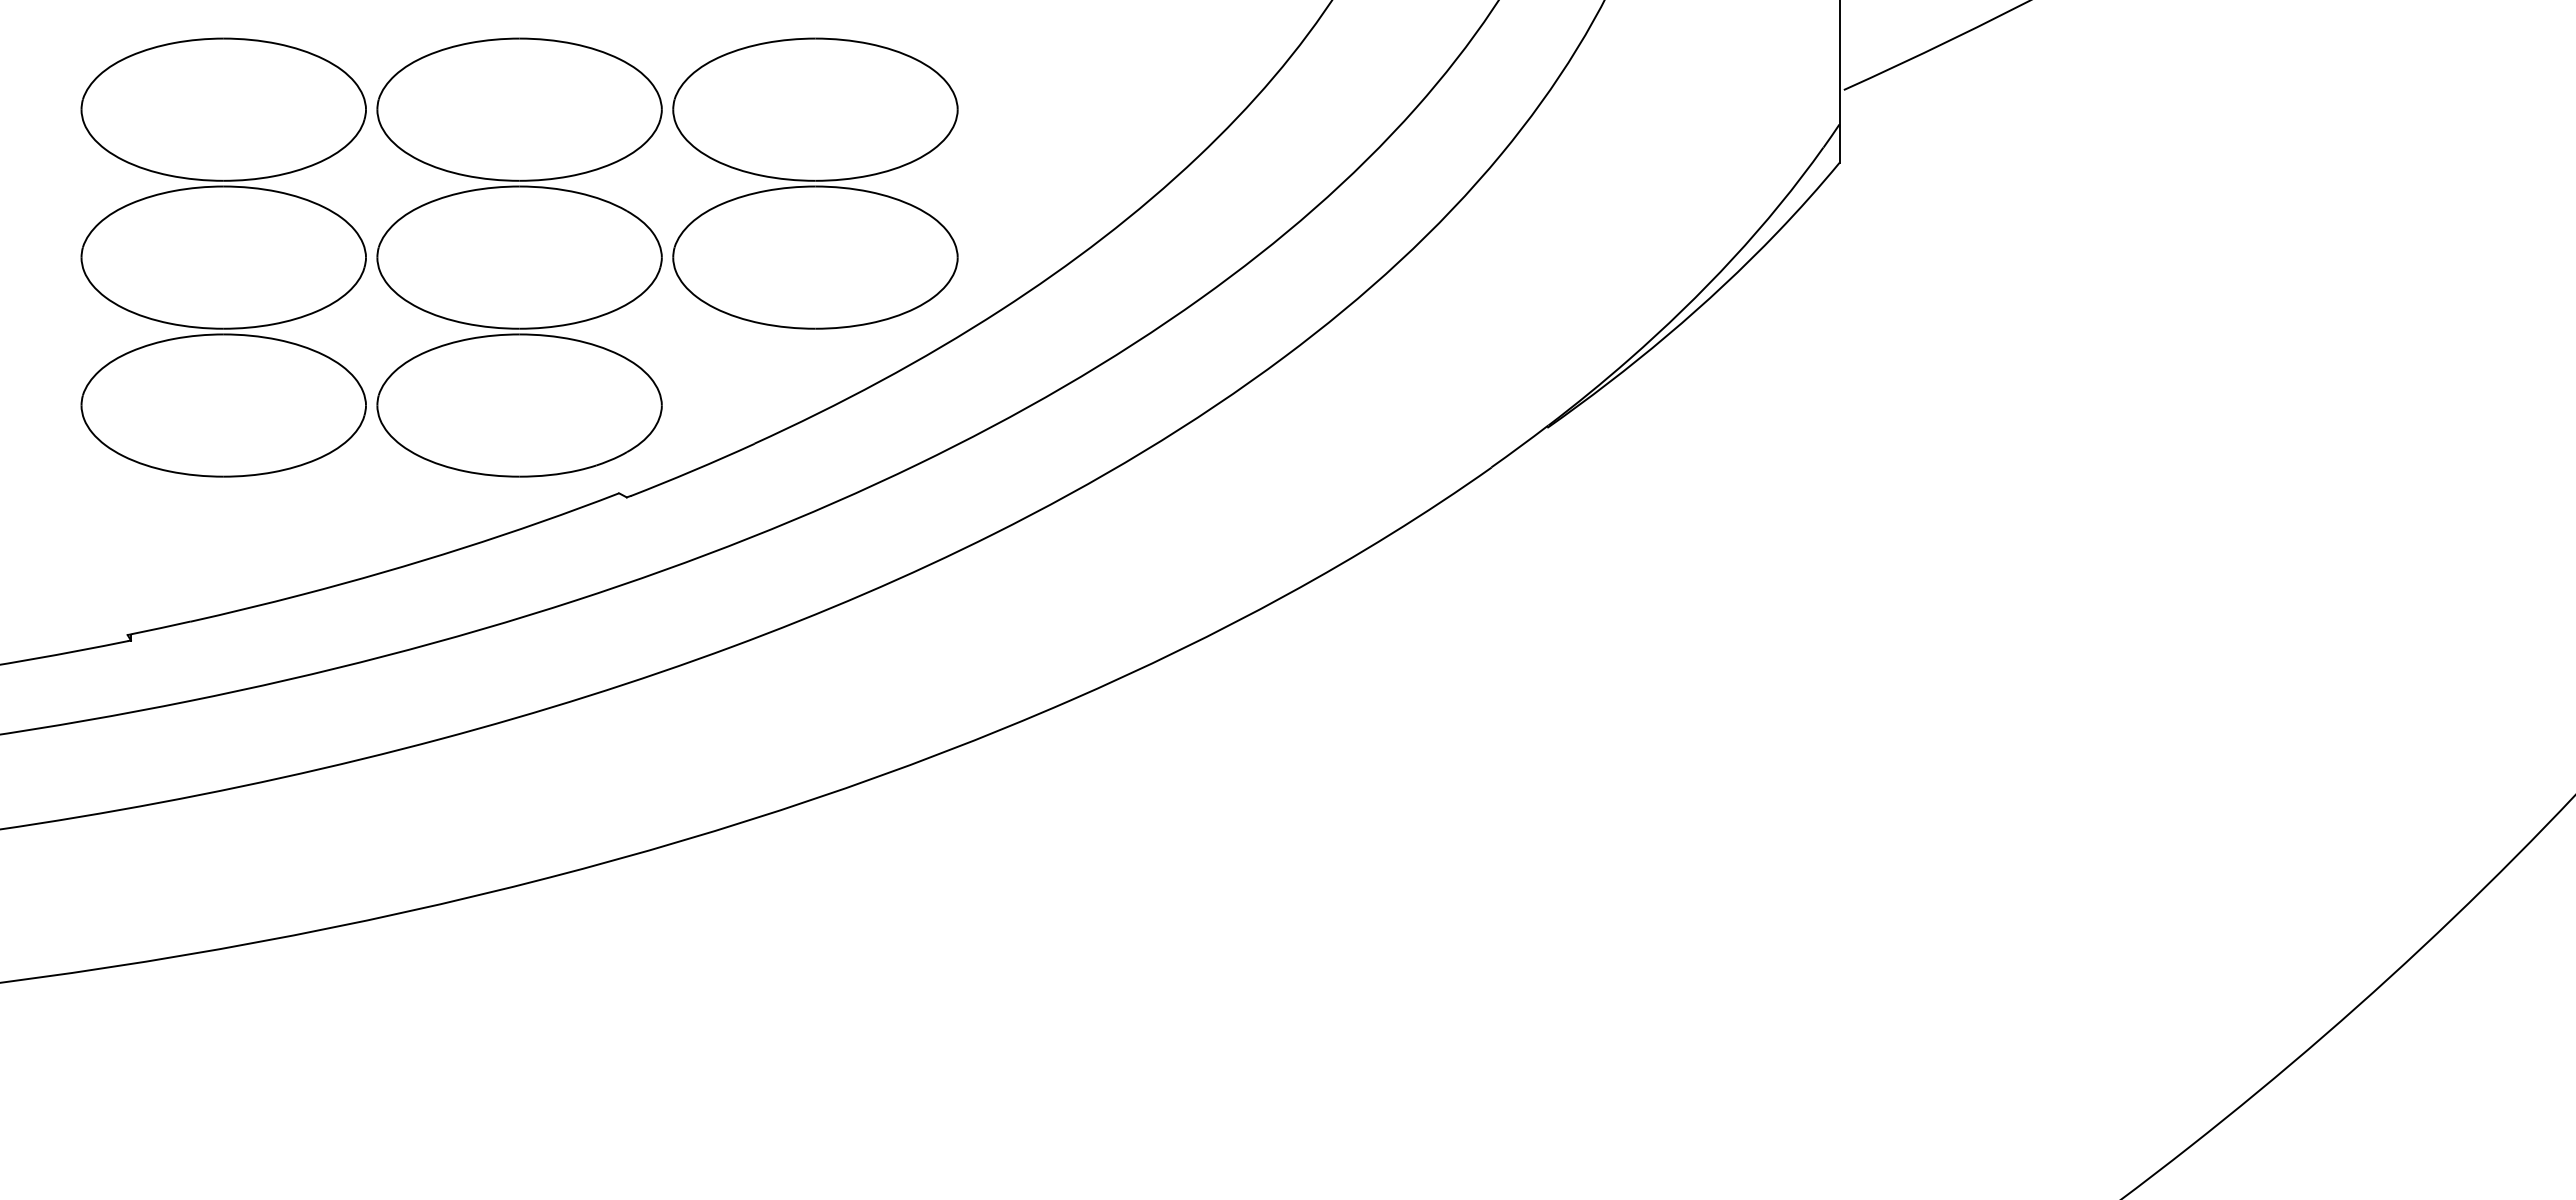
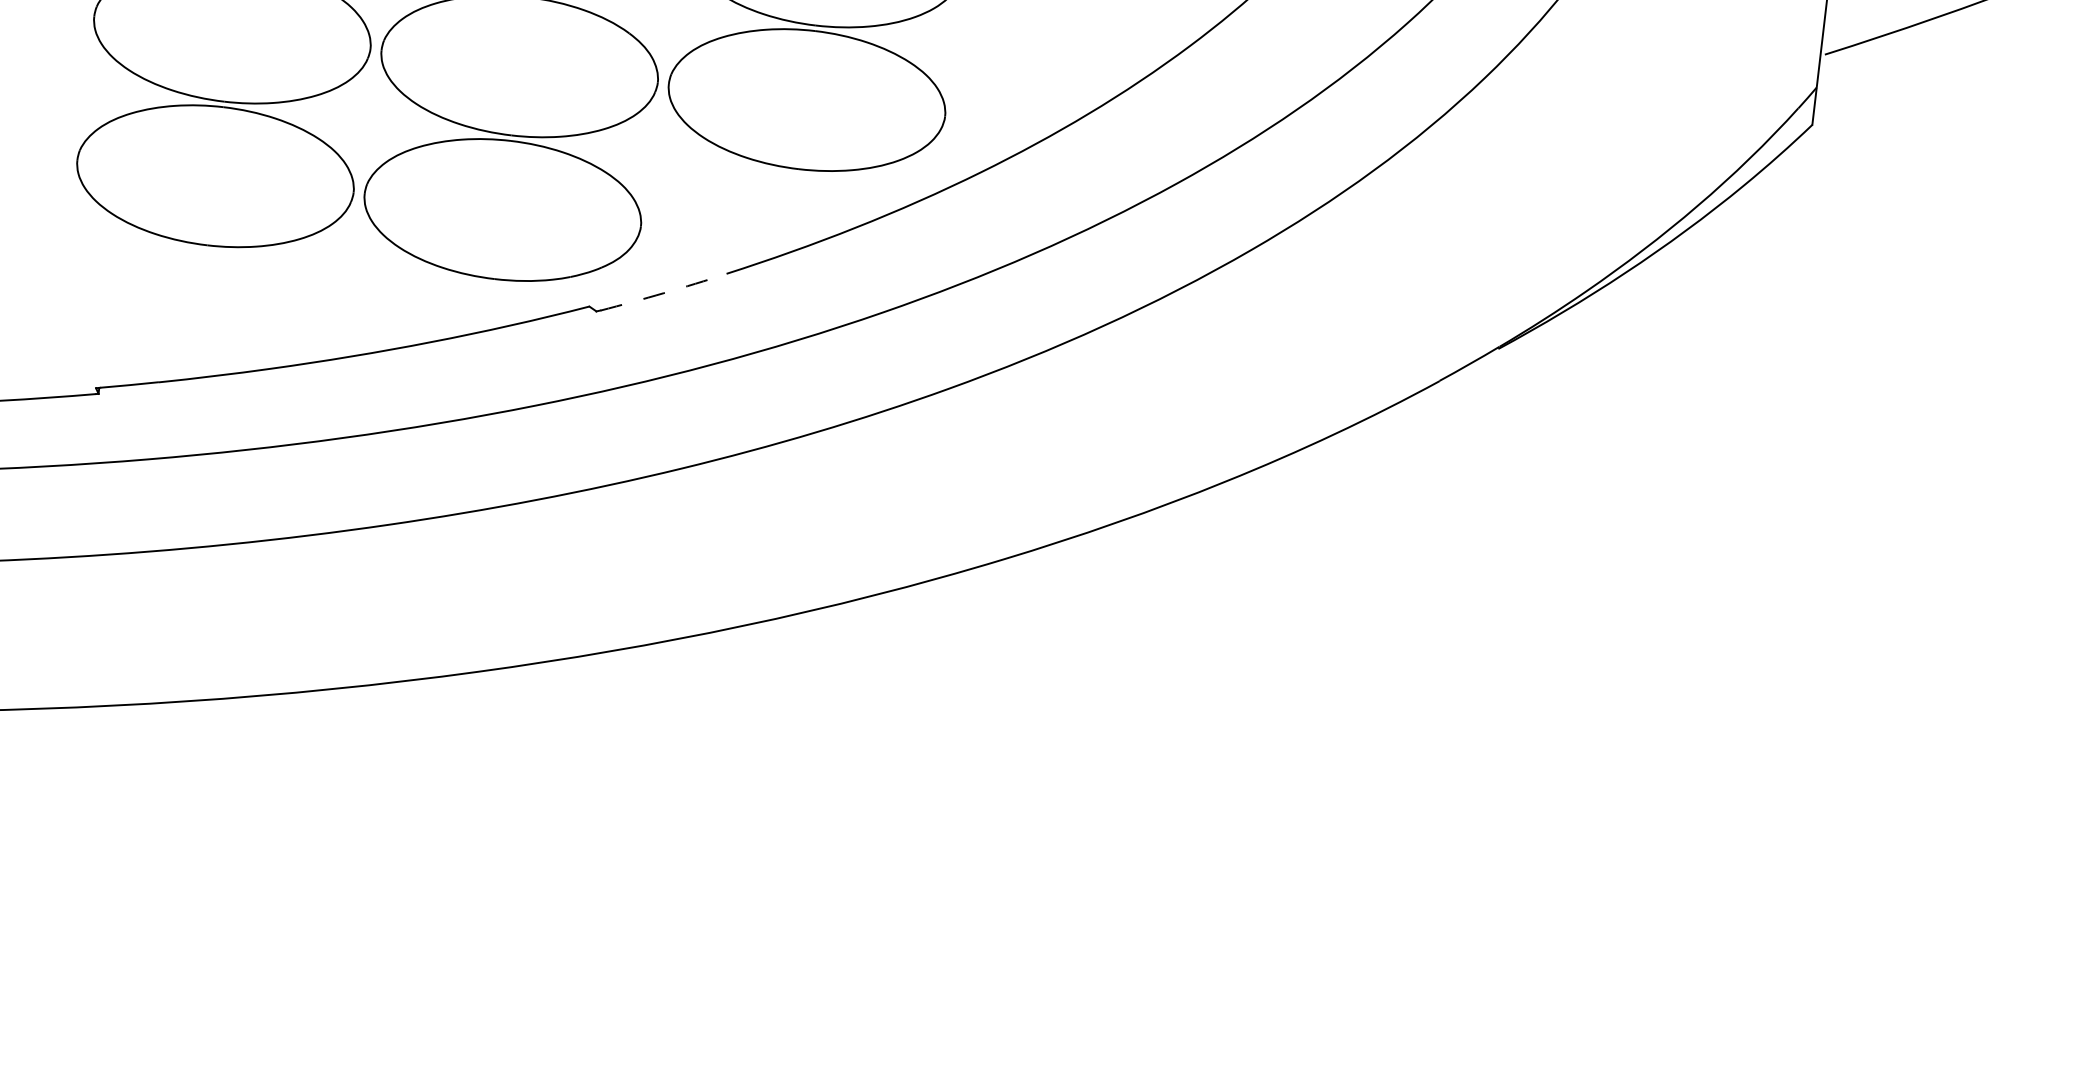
arc: (693, 470) -> (664, 292), solid -> dashed

